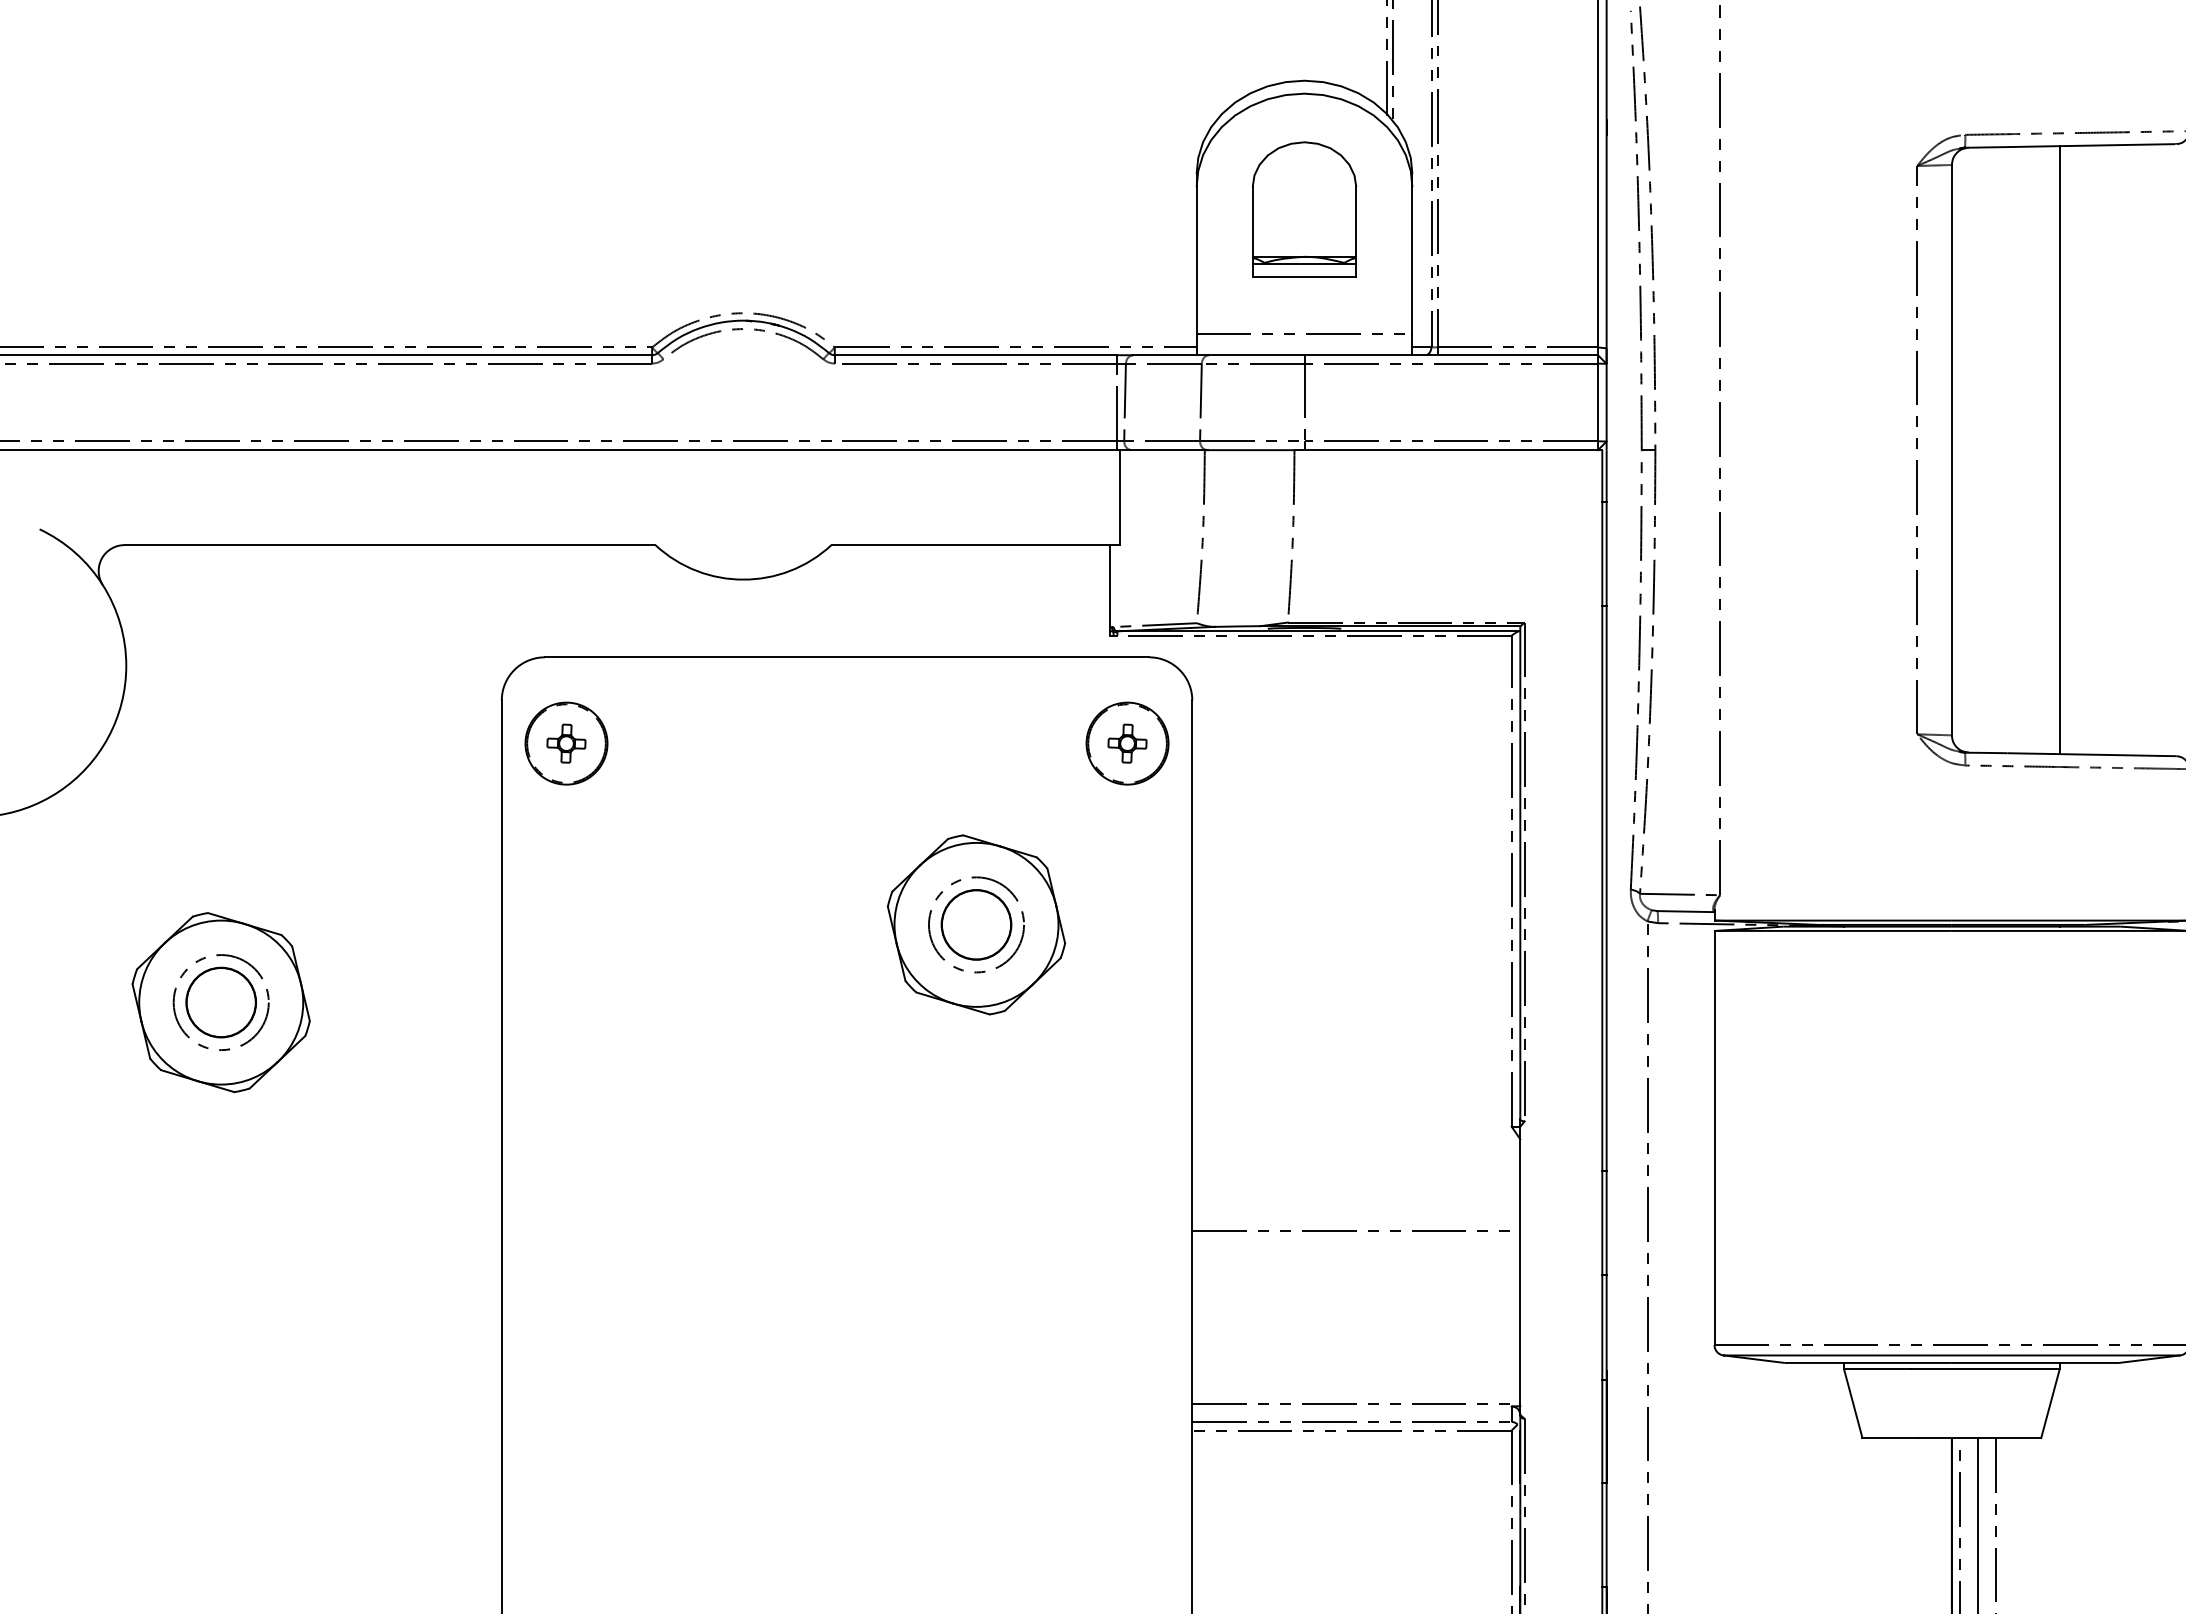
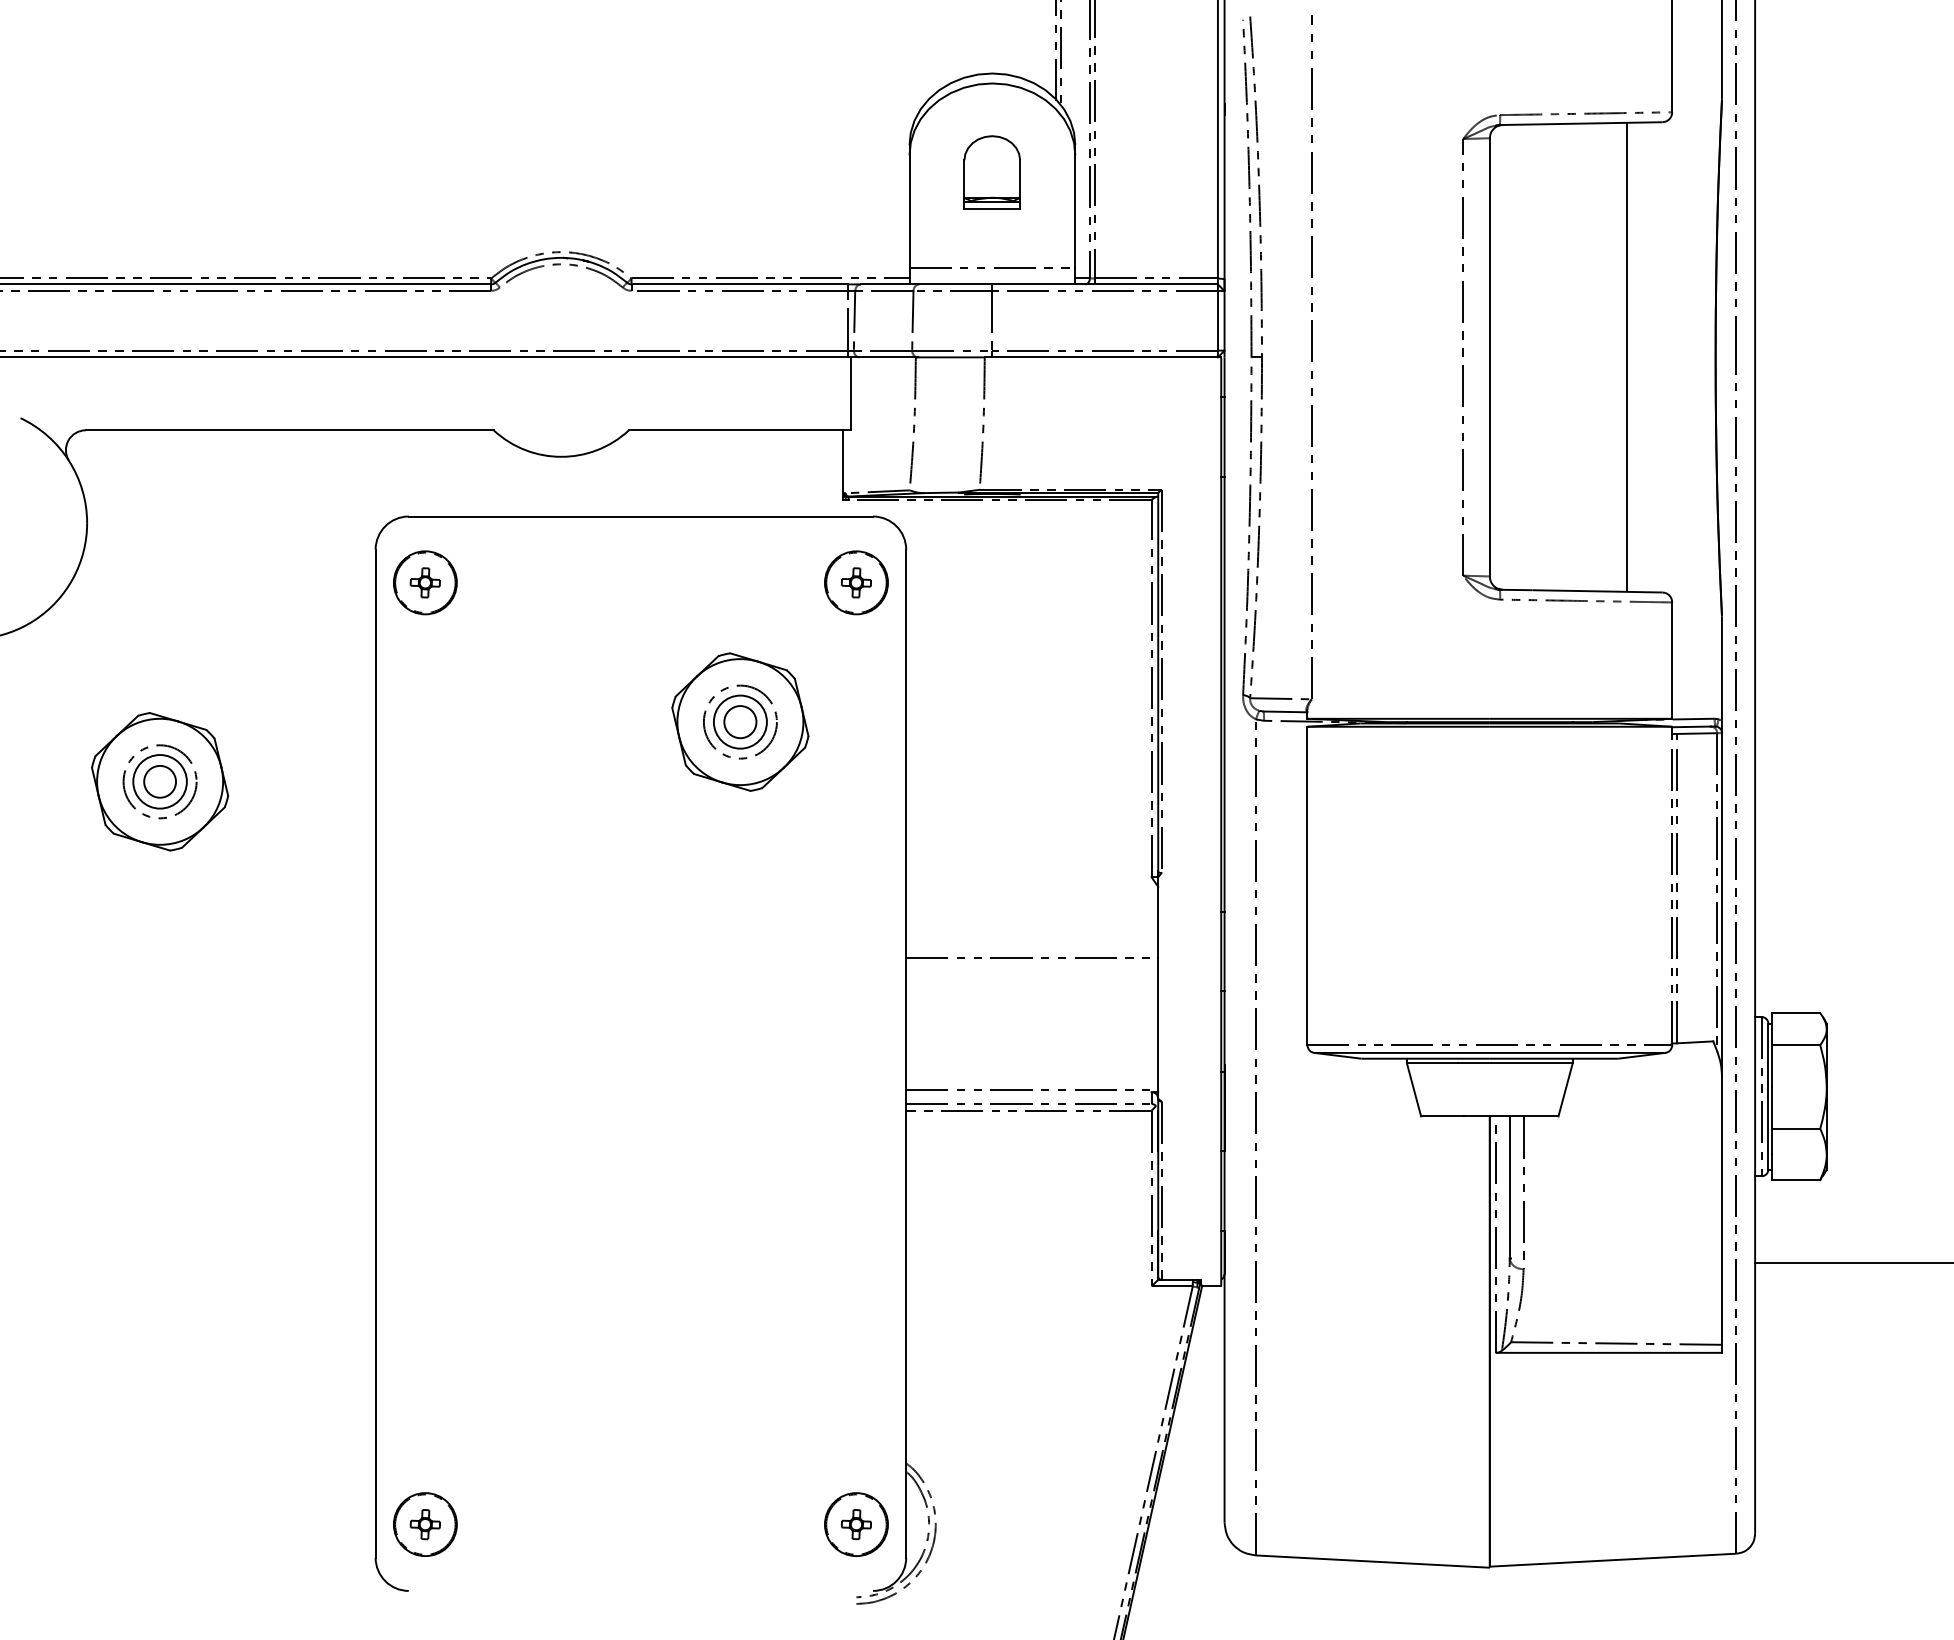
part: (1303, 208) -> (991, 171), size x0.7
line: (2059, 449) -> (1626, 356), moved
circle: (976, 924) -> (740, 721), size x0.6
circle: (220, 1002) -> (159, 781), size x0.6

